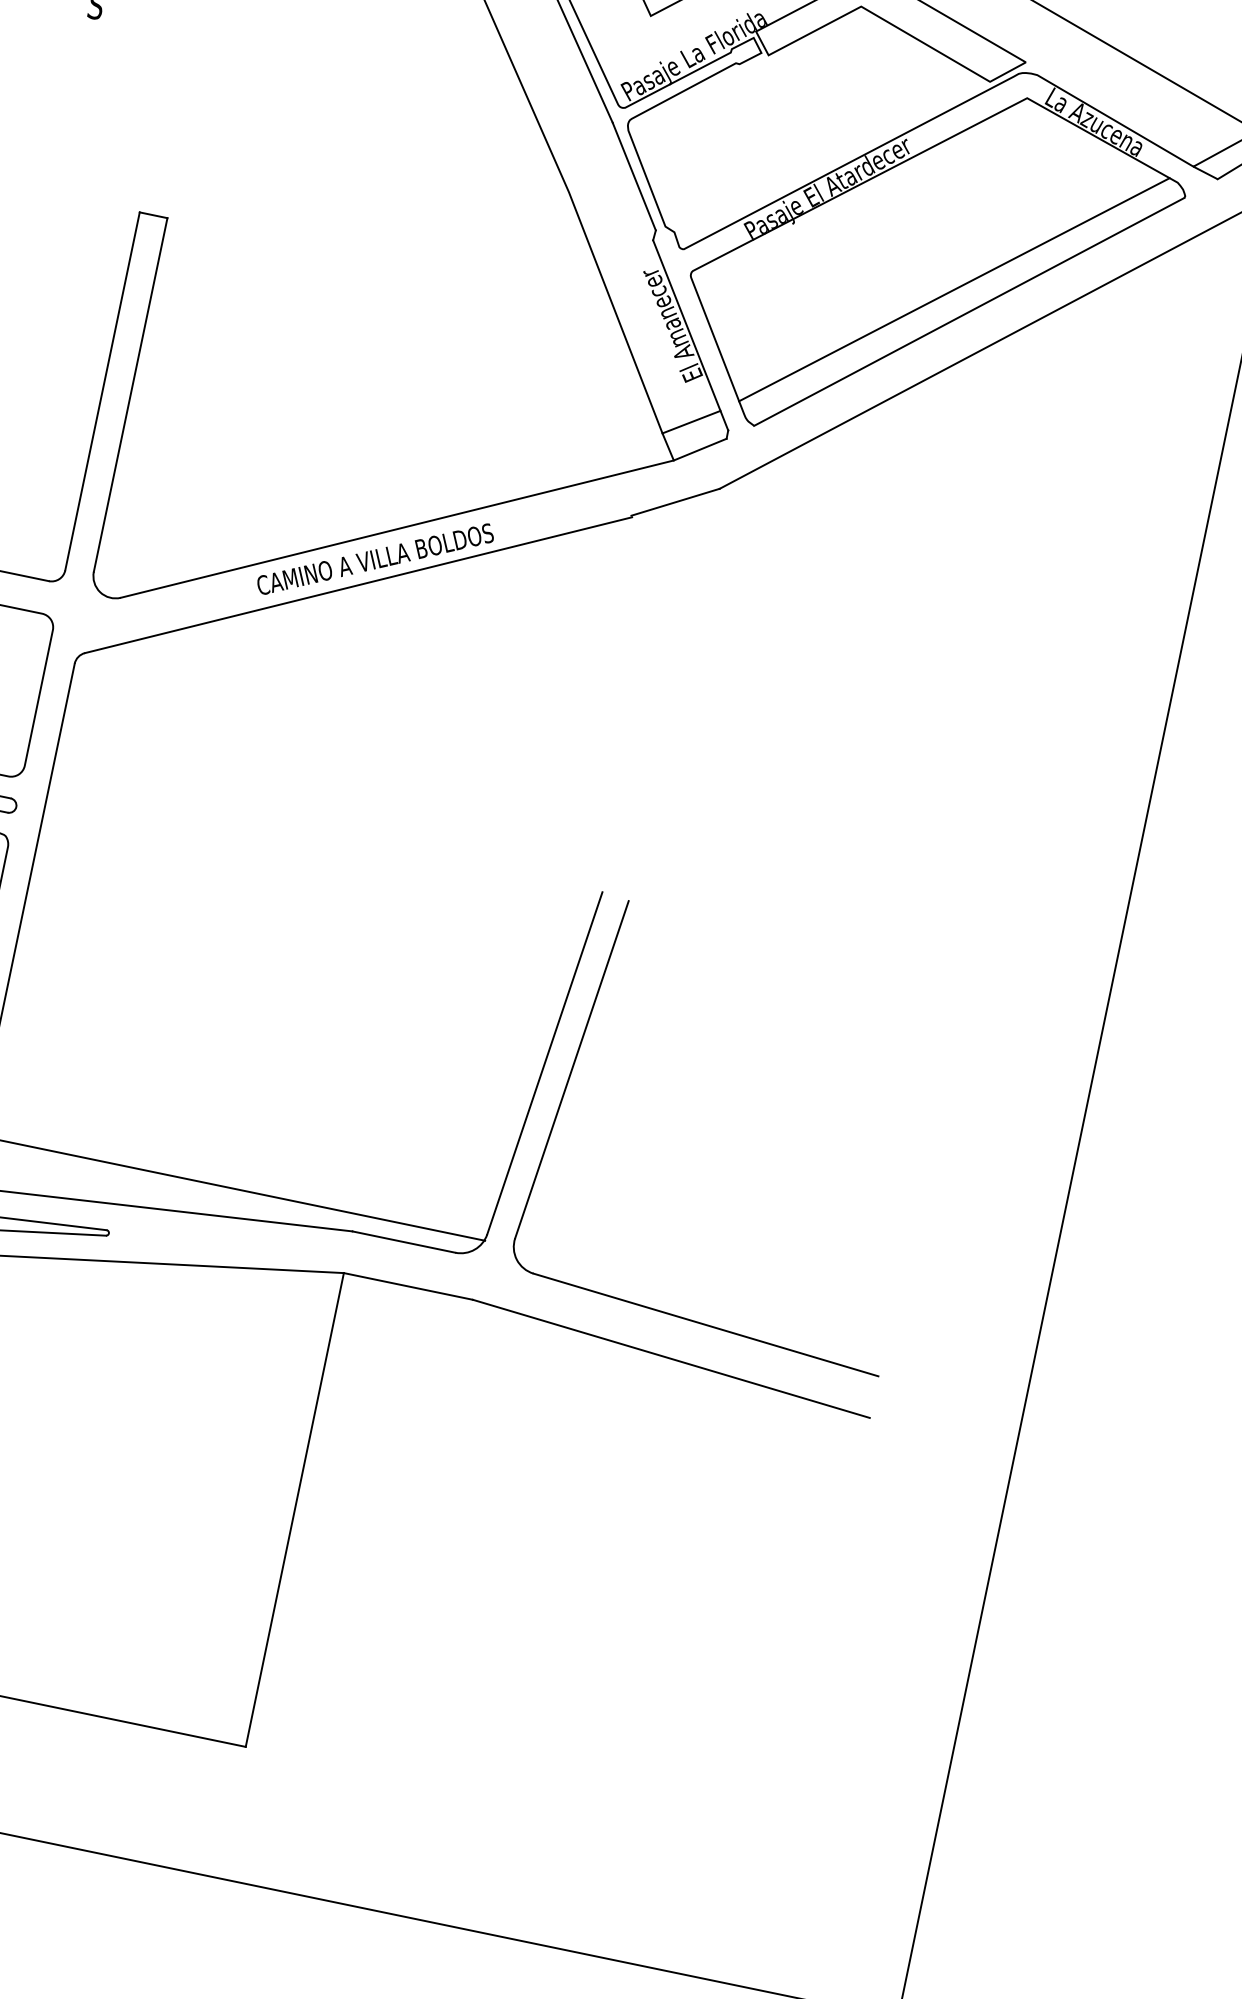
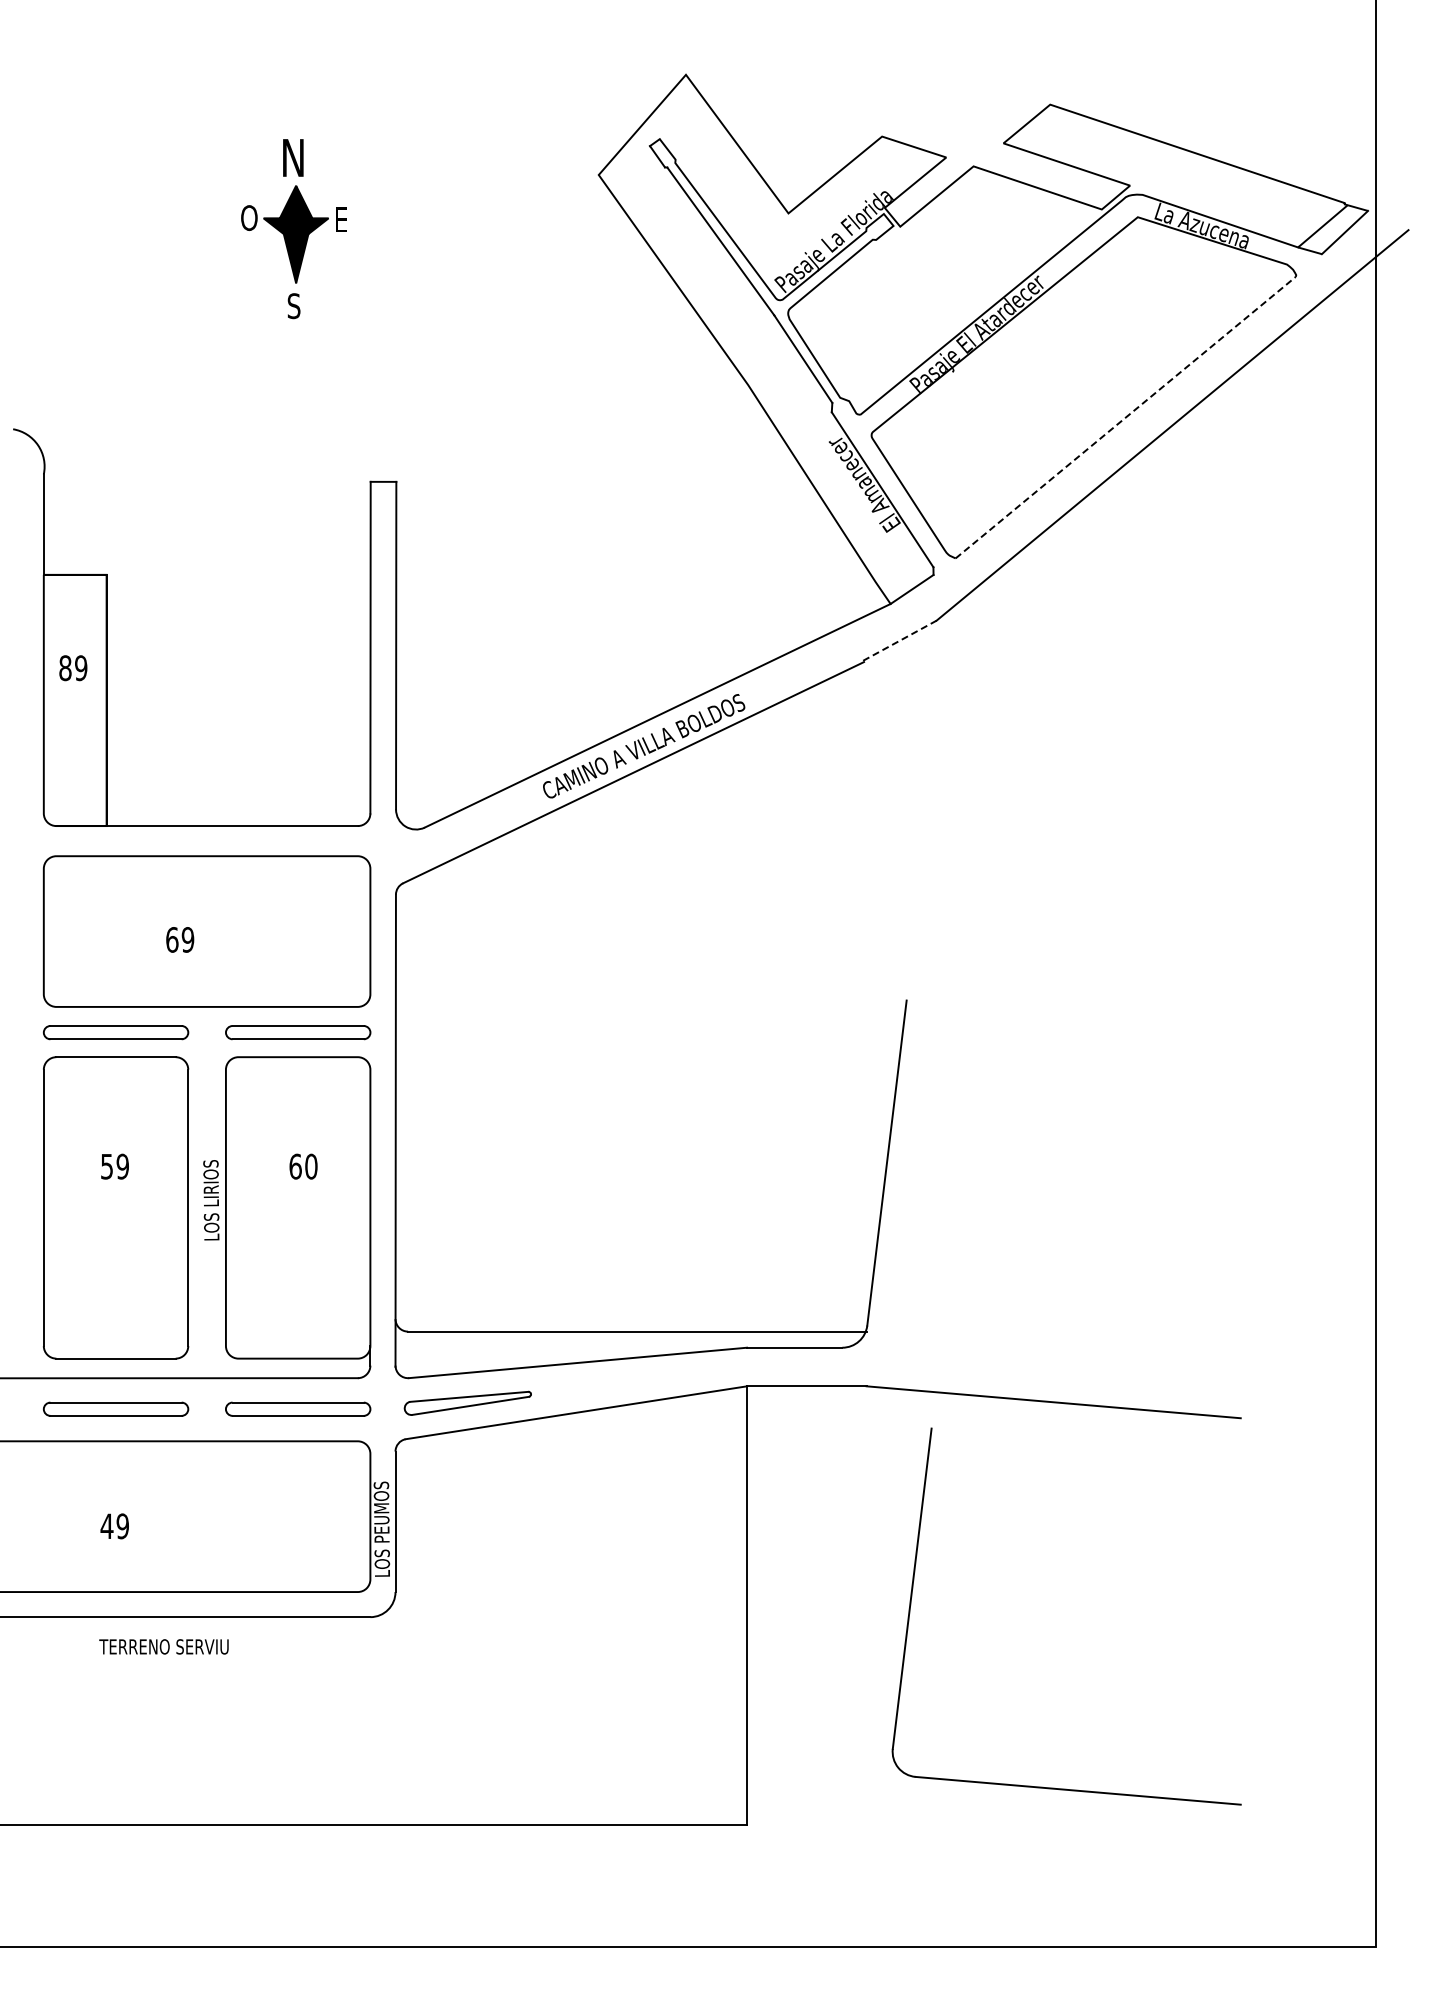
line: (954, 289) -> (1108, 400), removed
line: (969, 311) -> (1125, 417), solid -> dashed
line: (690, 421) -> (898, 566), removed
line: (675, 501) -> (899, 640), solid -> dashed
part: (570, 1079) -> (912, 1597), moved

